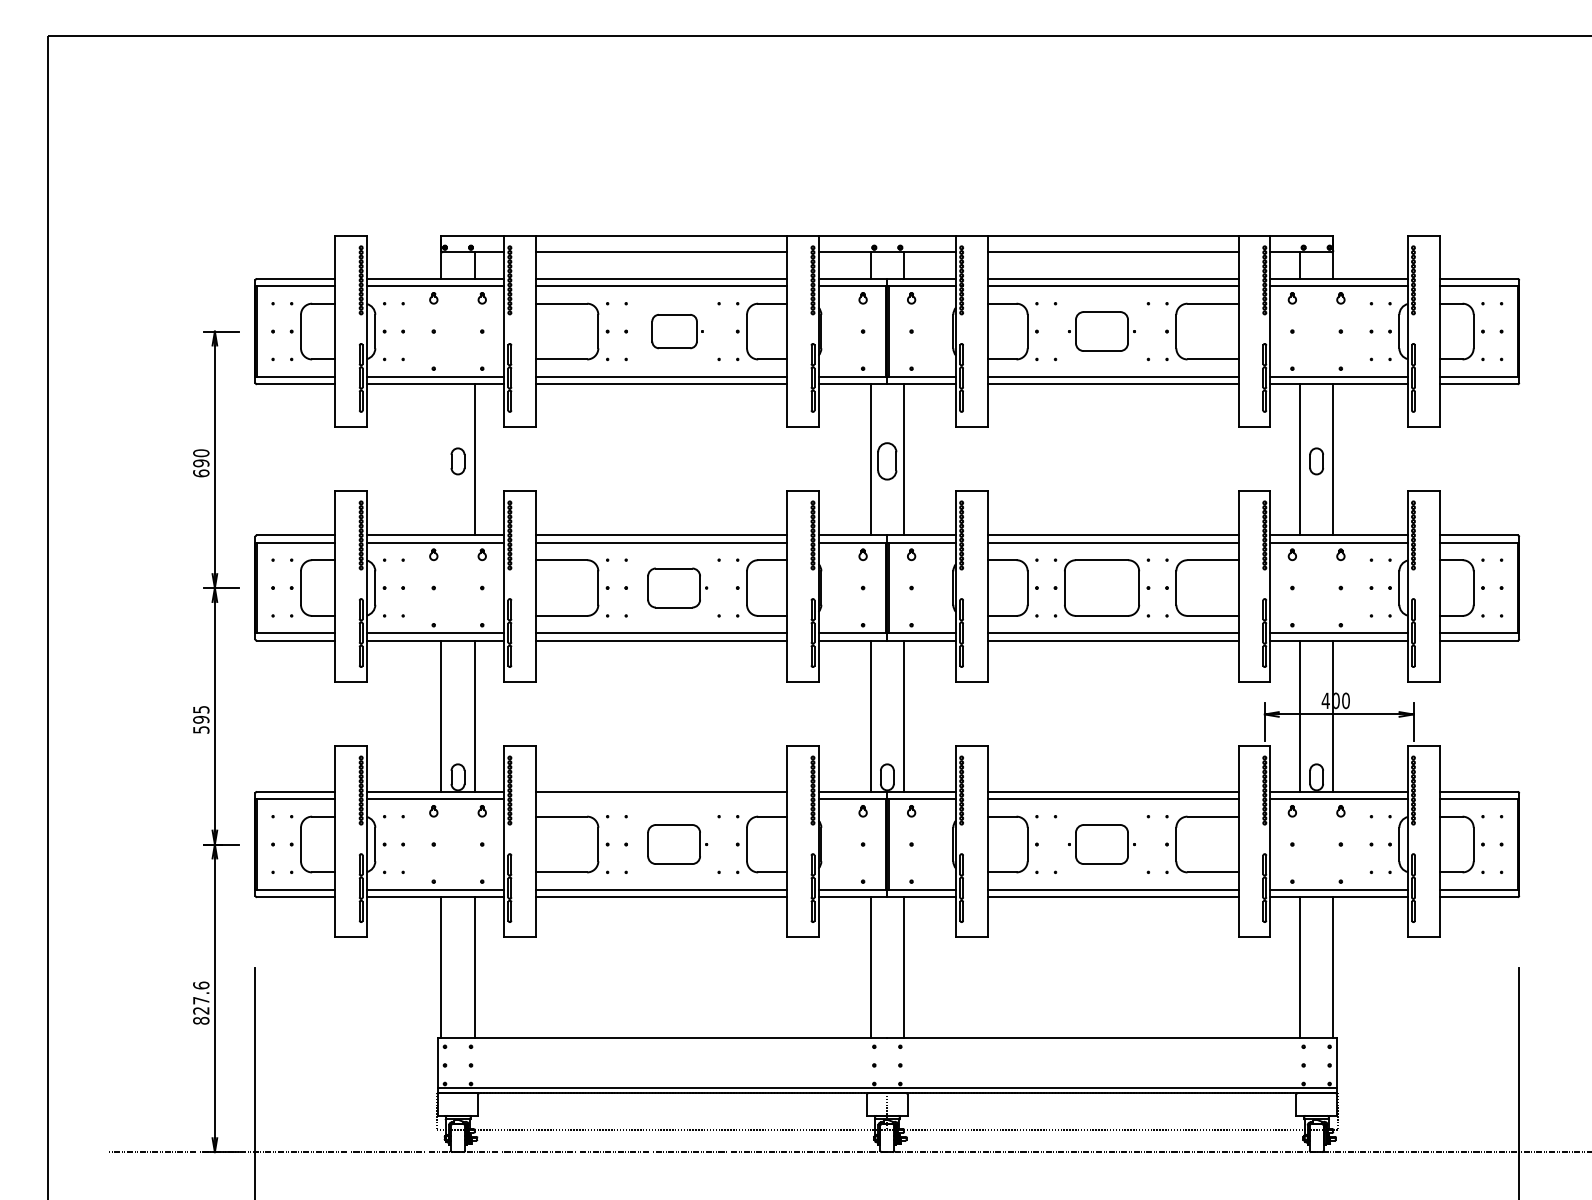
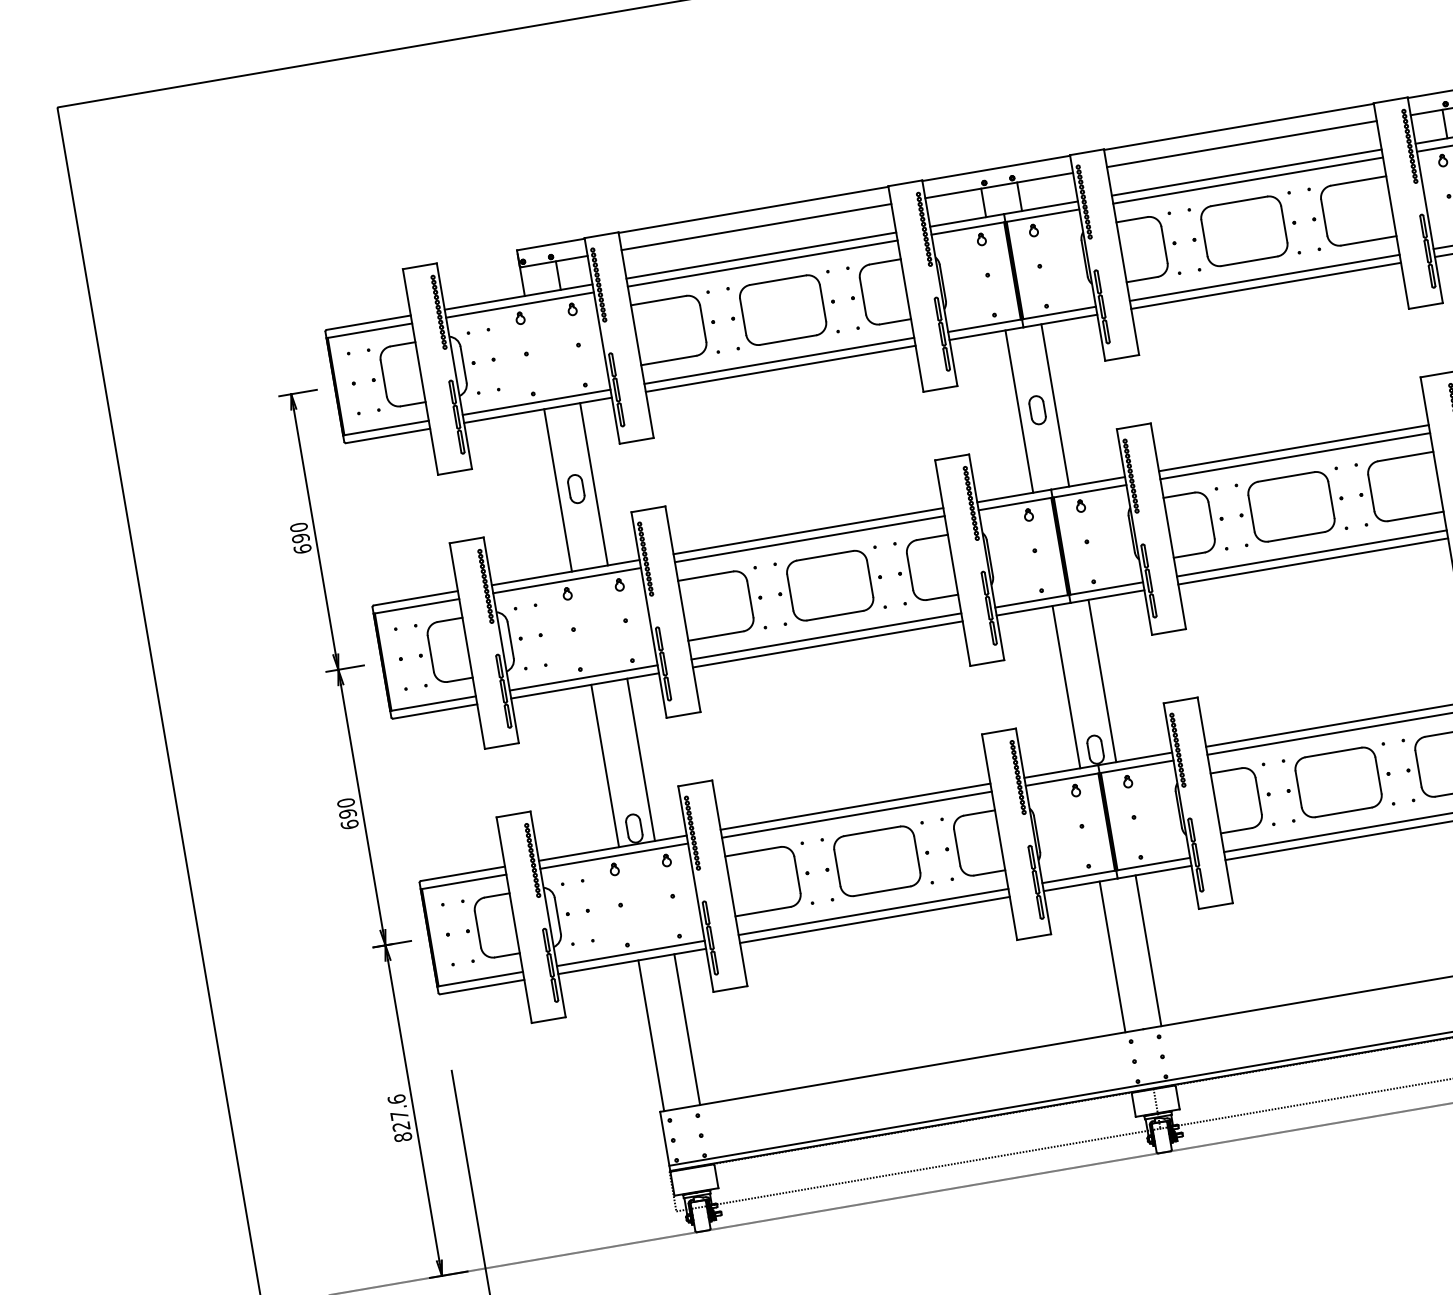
part: (677, 331) -> (788, 309), size x1.67
part: (1101, 331) -> (1243, 231), size x1.43
line: (441, 459) -> (558, 490), added
part: (887, 461) -> (1037, 410), size x0.71
part: (677, 587) -> (835, 584), size x1.43
text: (201, 719) -> (348, 813), 595 -> 690
line: (660, 799) -> (855, 815), added
part: (677, 844) -> (882, 860), size x1.43
part: (1101, 844) -> (1338, 782), size x1.43

